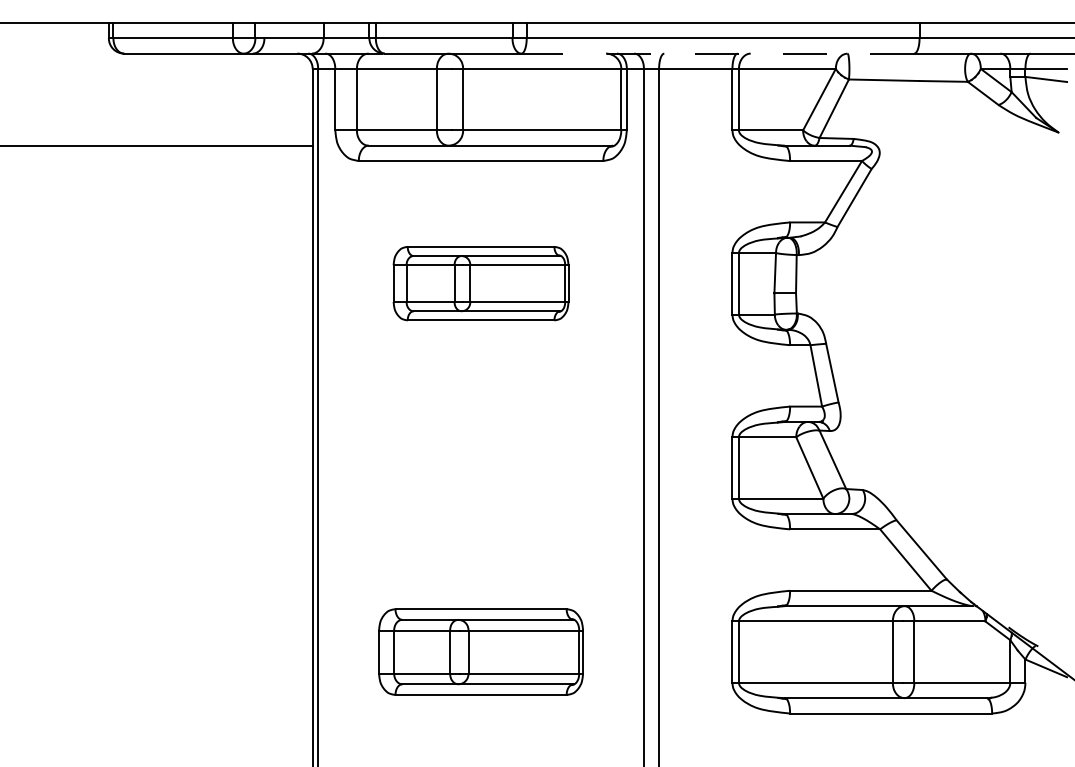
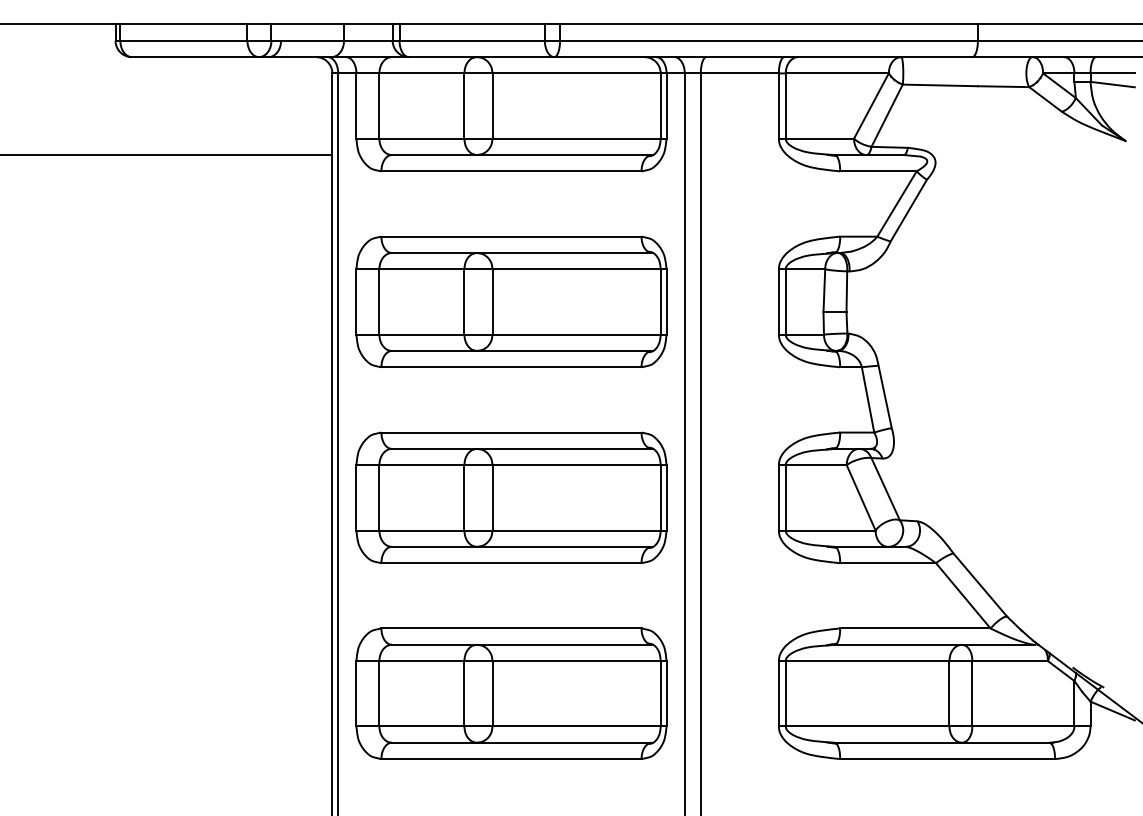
line: (717, 53) -> (763, 57), dashed -> solid
part: (481, 283) -> (511, 301), size x1.67
part: (481, 467) -> (511, 497), added
part: (481, 651) -> (511, 693), size x1.43

